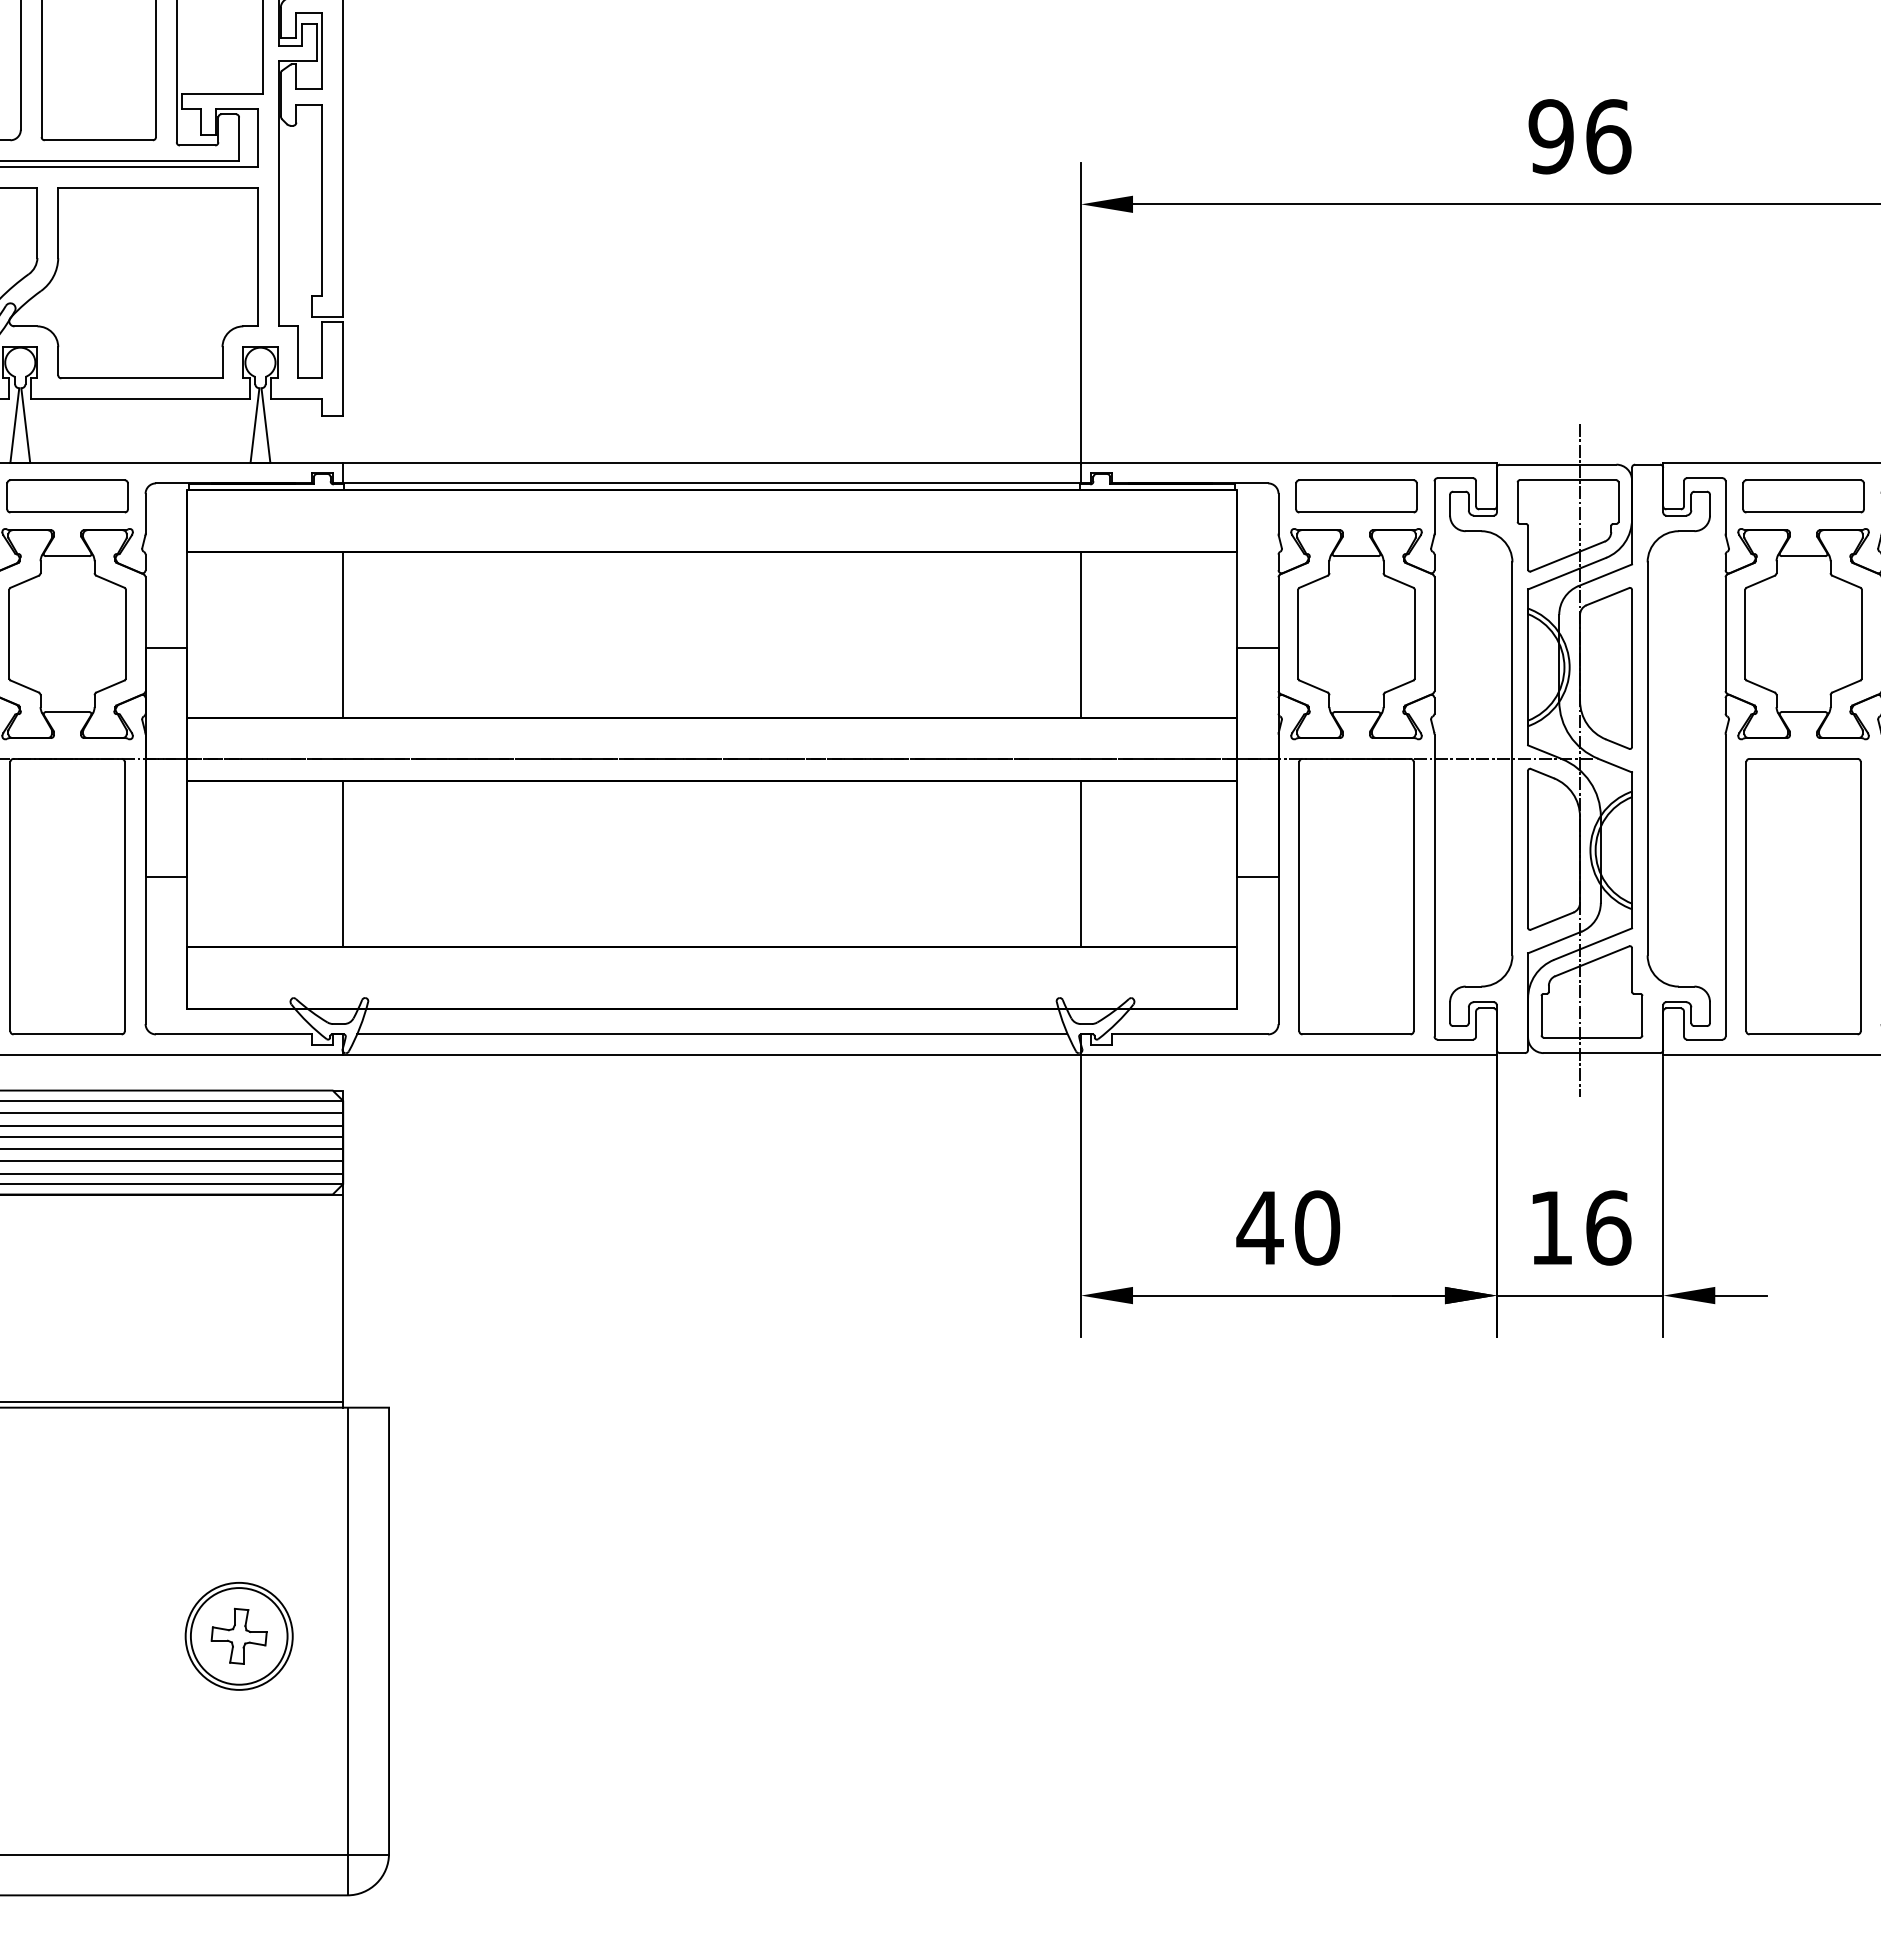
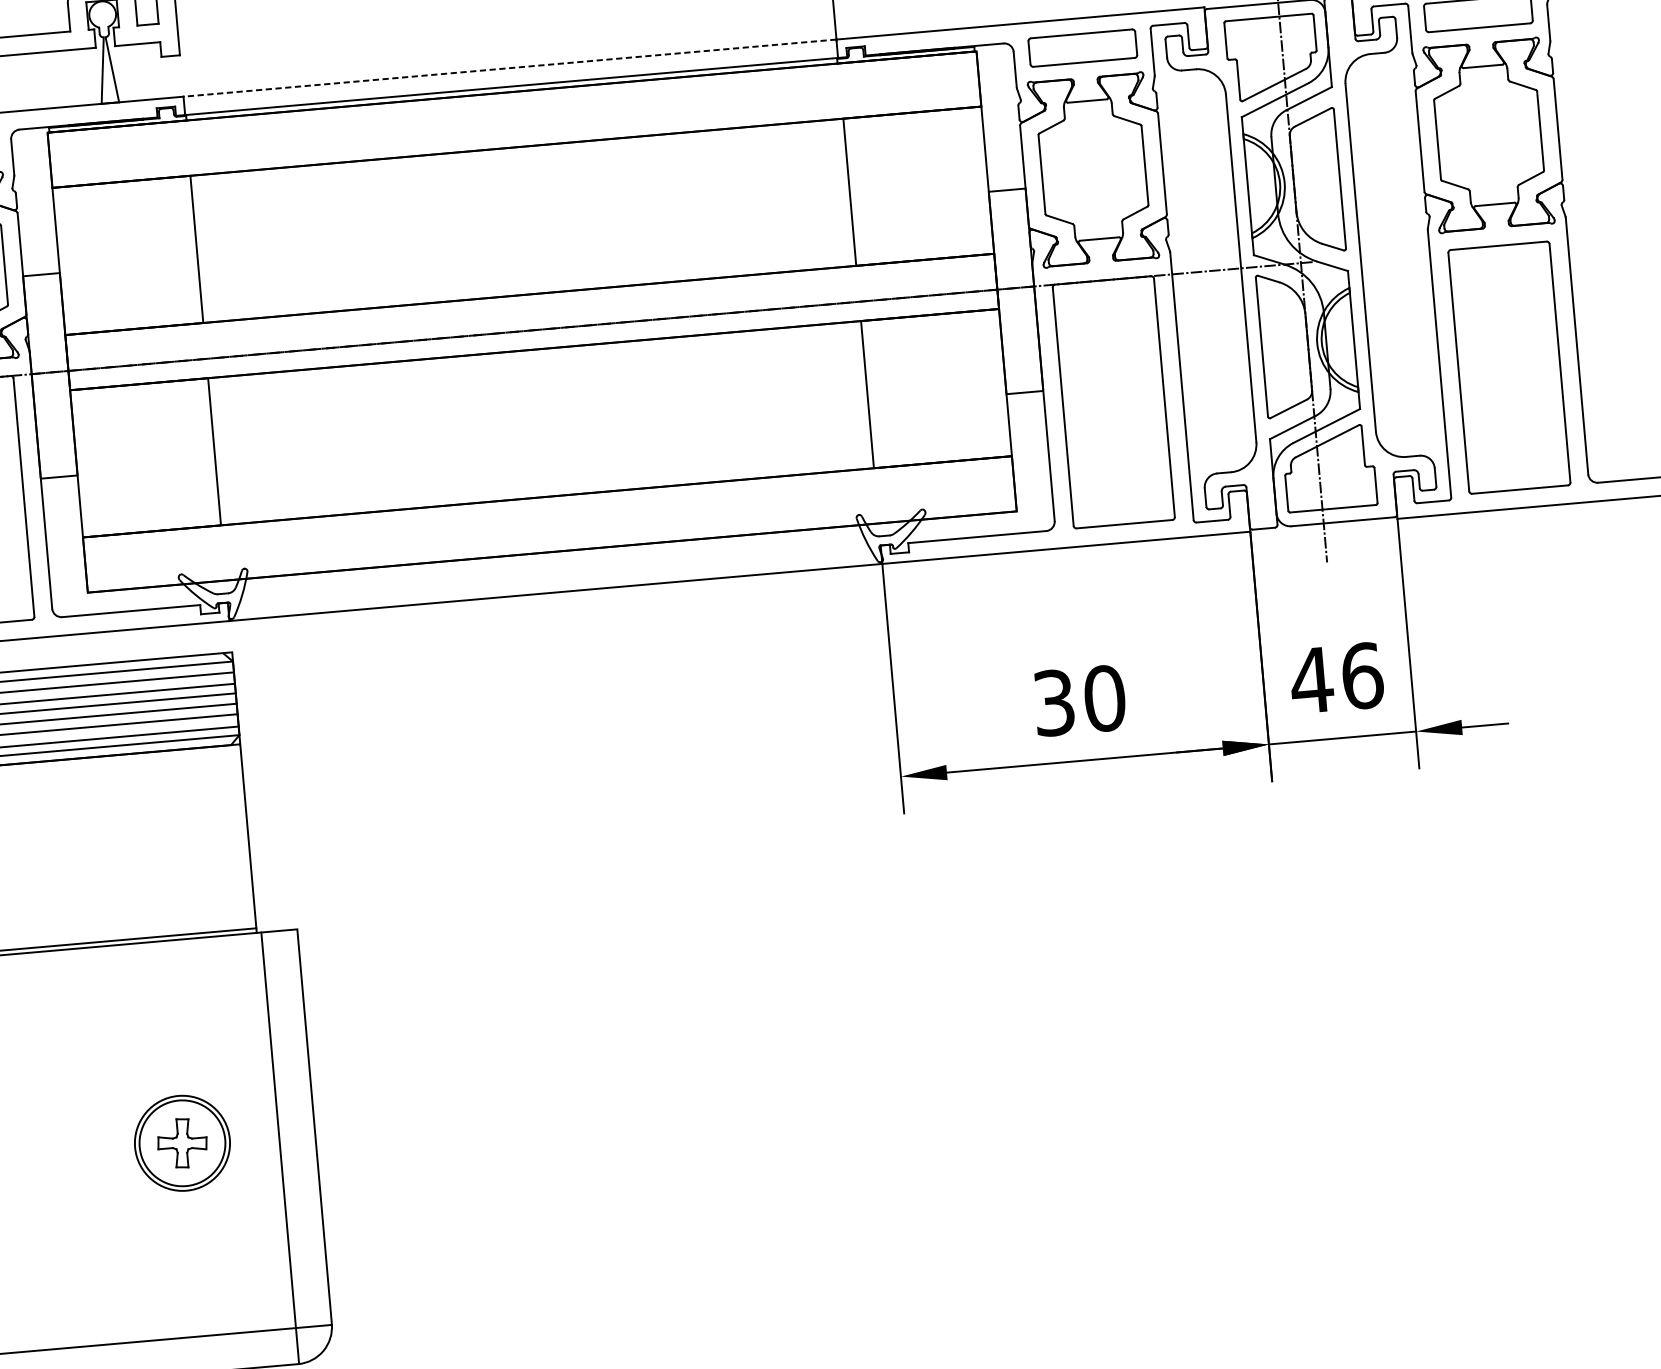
line: (712, 462) -> (510, 68), solid -> dashed
line: (711, 1034) -> (553, 574), removed
text: (1259, 1227) -> (1053, 702), 40 -> 30
text: (1550, 1227) -> (1311, 680), 16 -> 46

